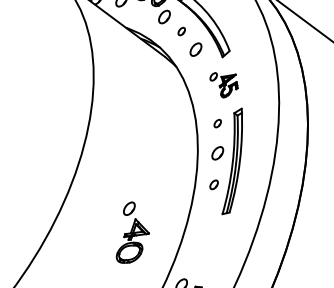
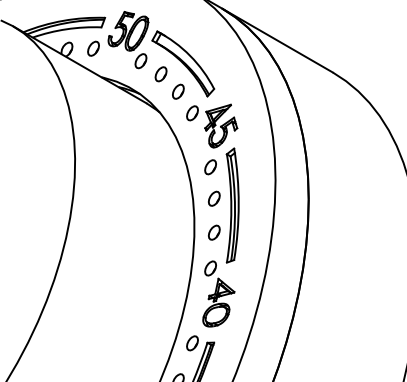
part: (181, 31) -> (160, 74), size x1.67
part: (224, 84) -> (212, 125), size x1.67
part: (217, 123) -> (210, 167), size x1.67
part: (214, 184) -> (214, 232), size x1.43
part: (133, 232) -> (218, 293), moved

